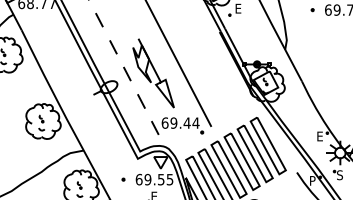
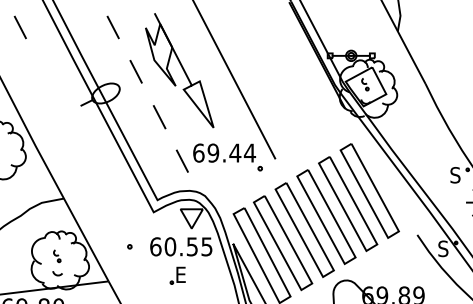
line: (57, 47) -> (20, 27), added
text: (319, 136) -> (454, 175), E -> S
text: (147, 179) -> (169, 246), 69.55 -> 60.55
text: (312, 180) -> (443, 248), P -> S

